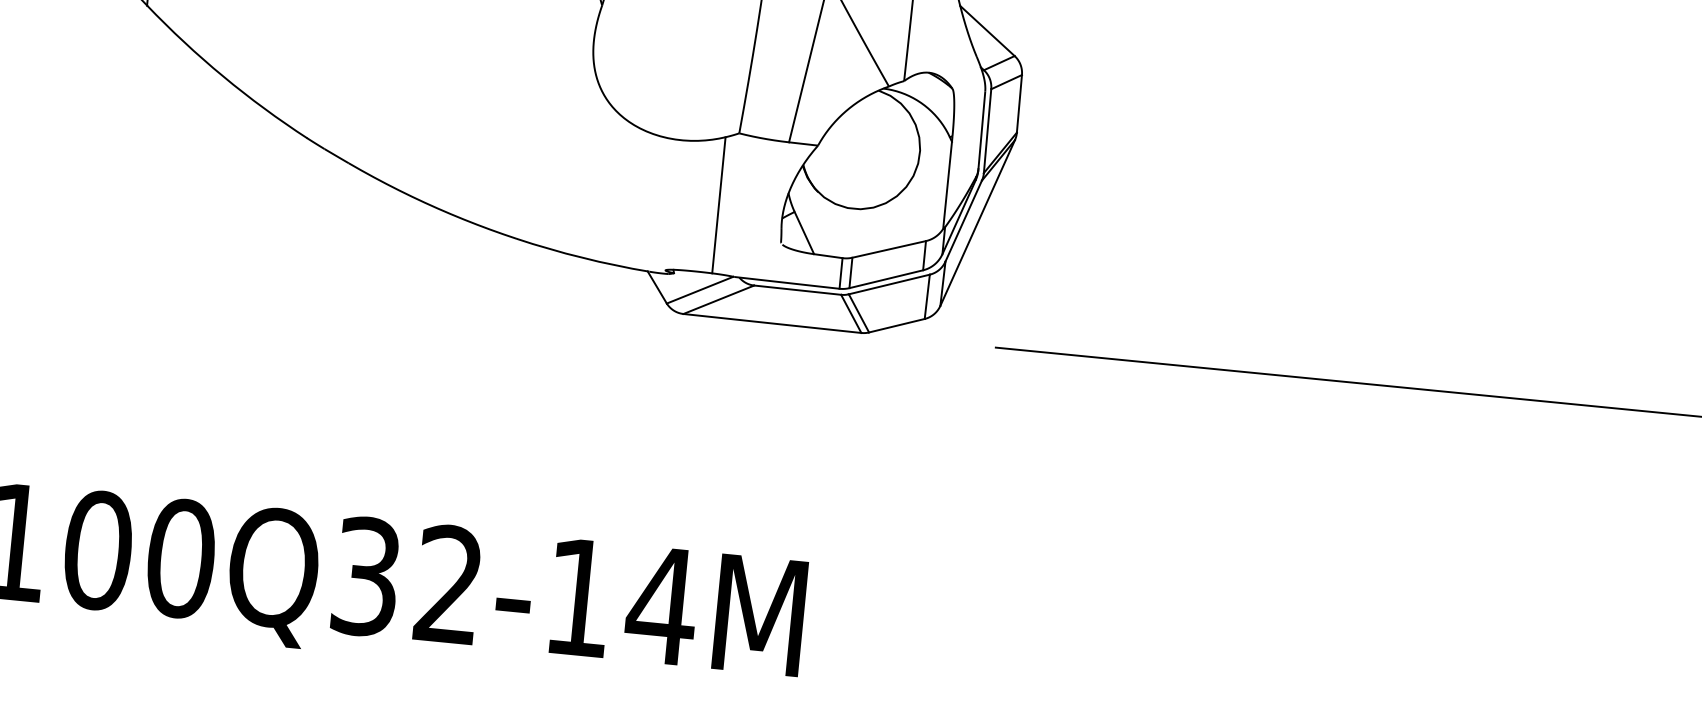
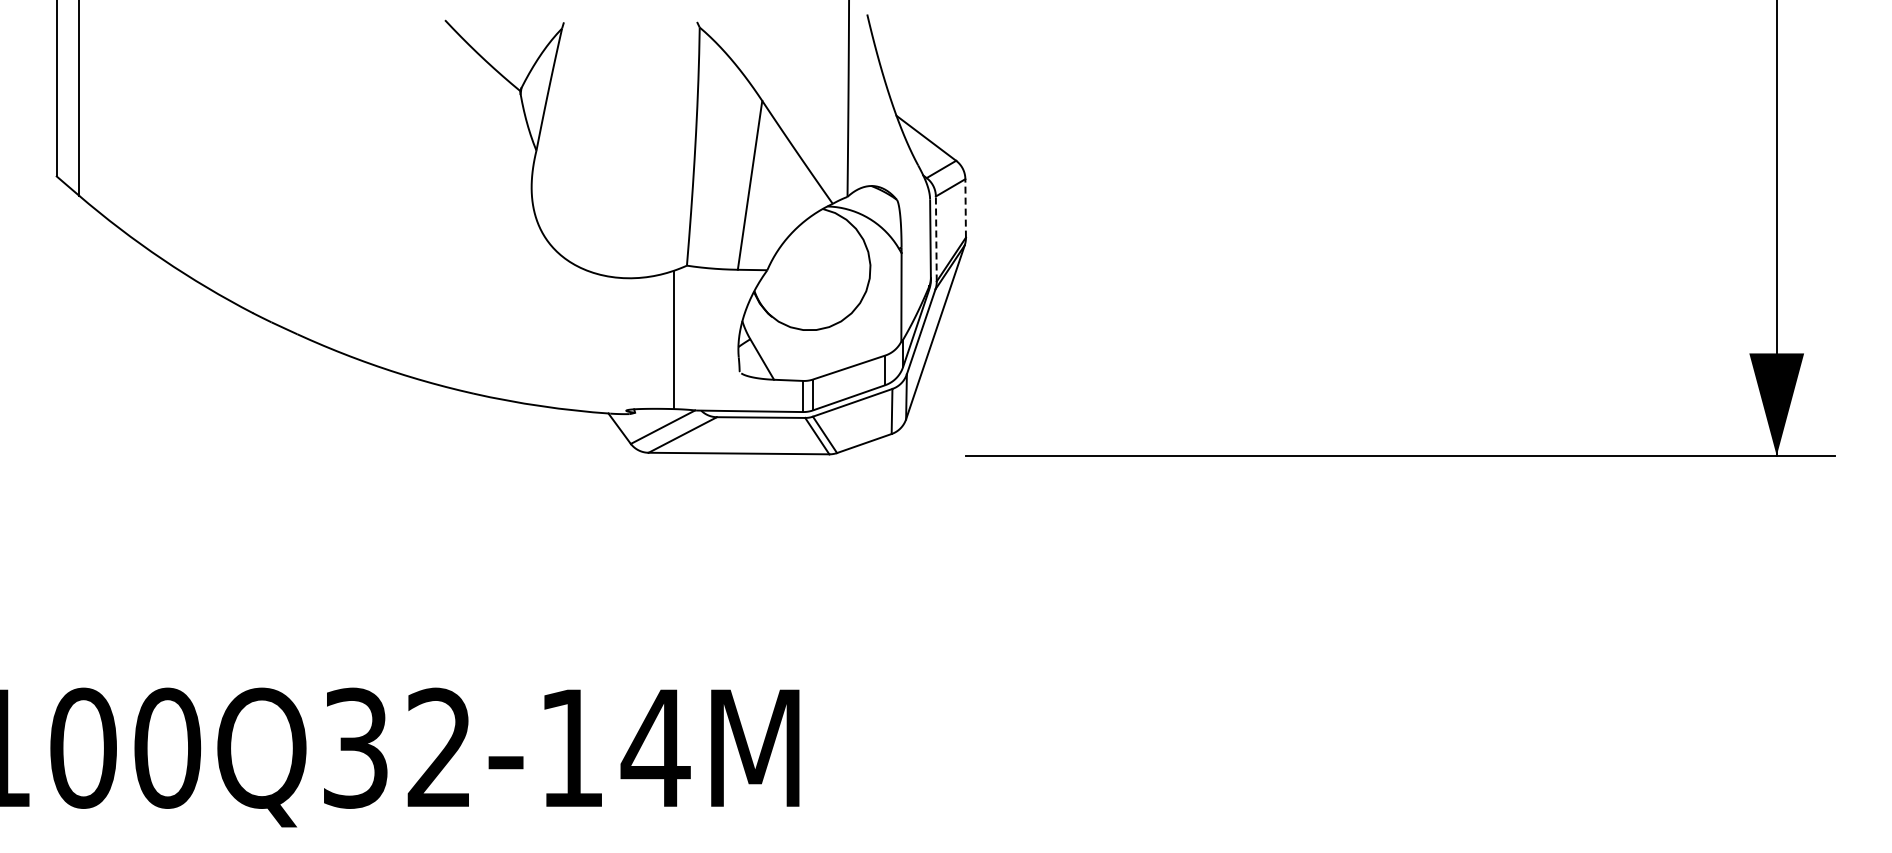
line: (1019, 102) -> (965, 207), solid -> dashed
line: (987, 130) -> (936, 238), solid -> dashed

